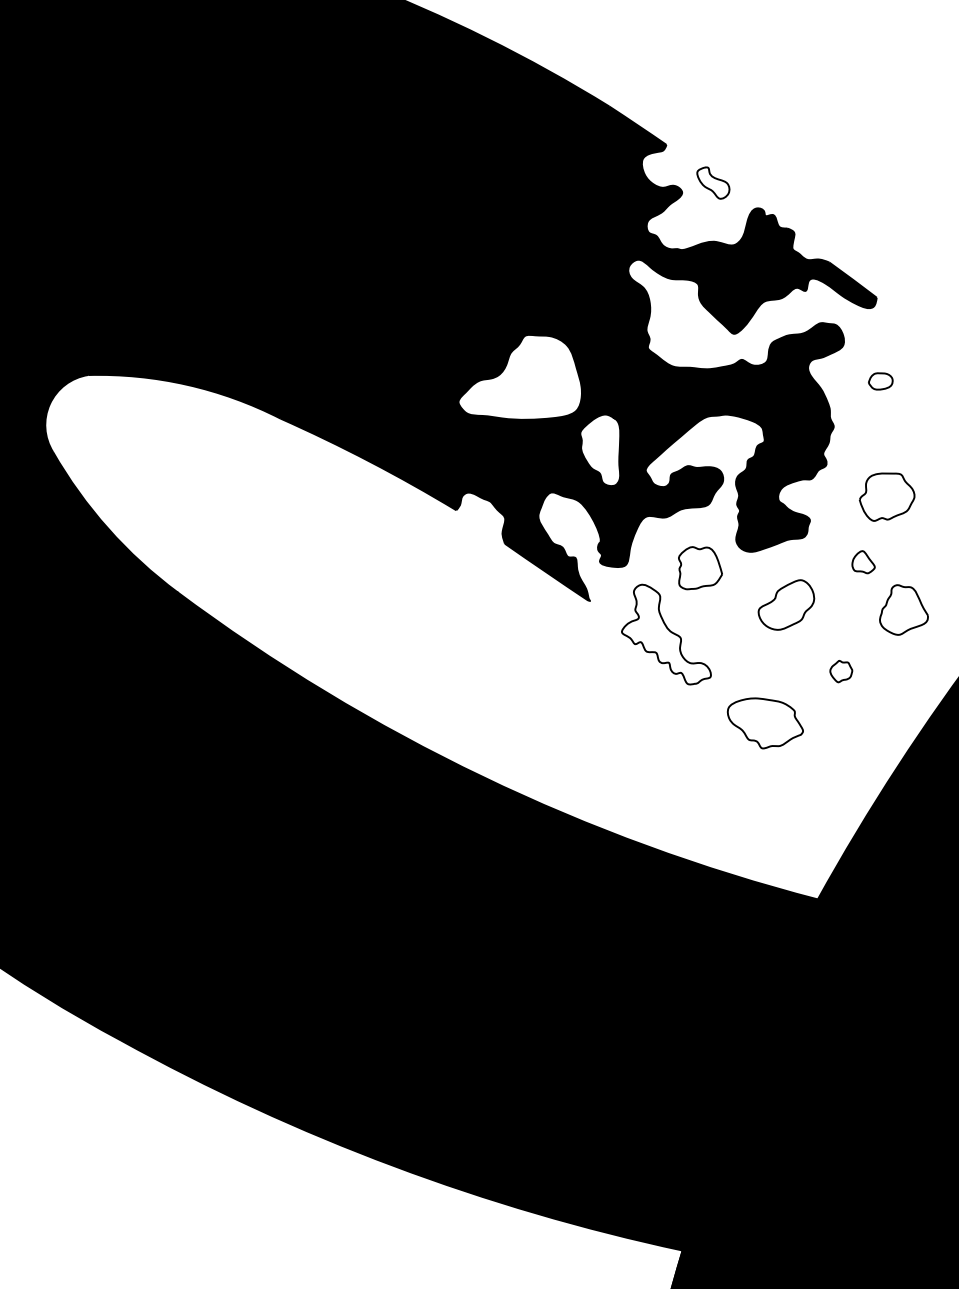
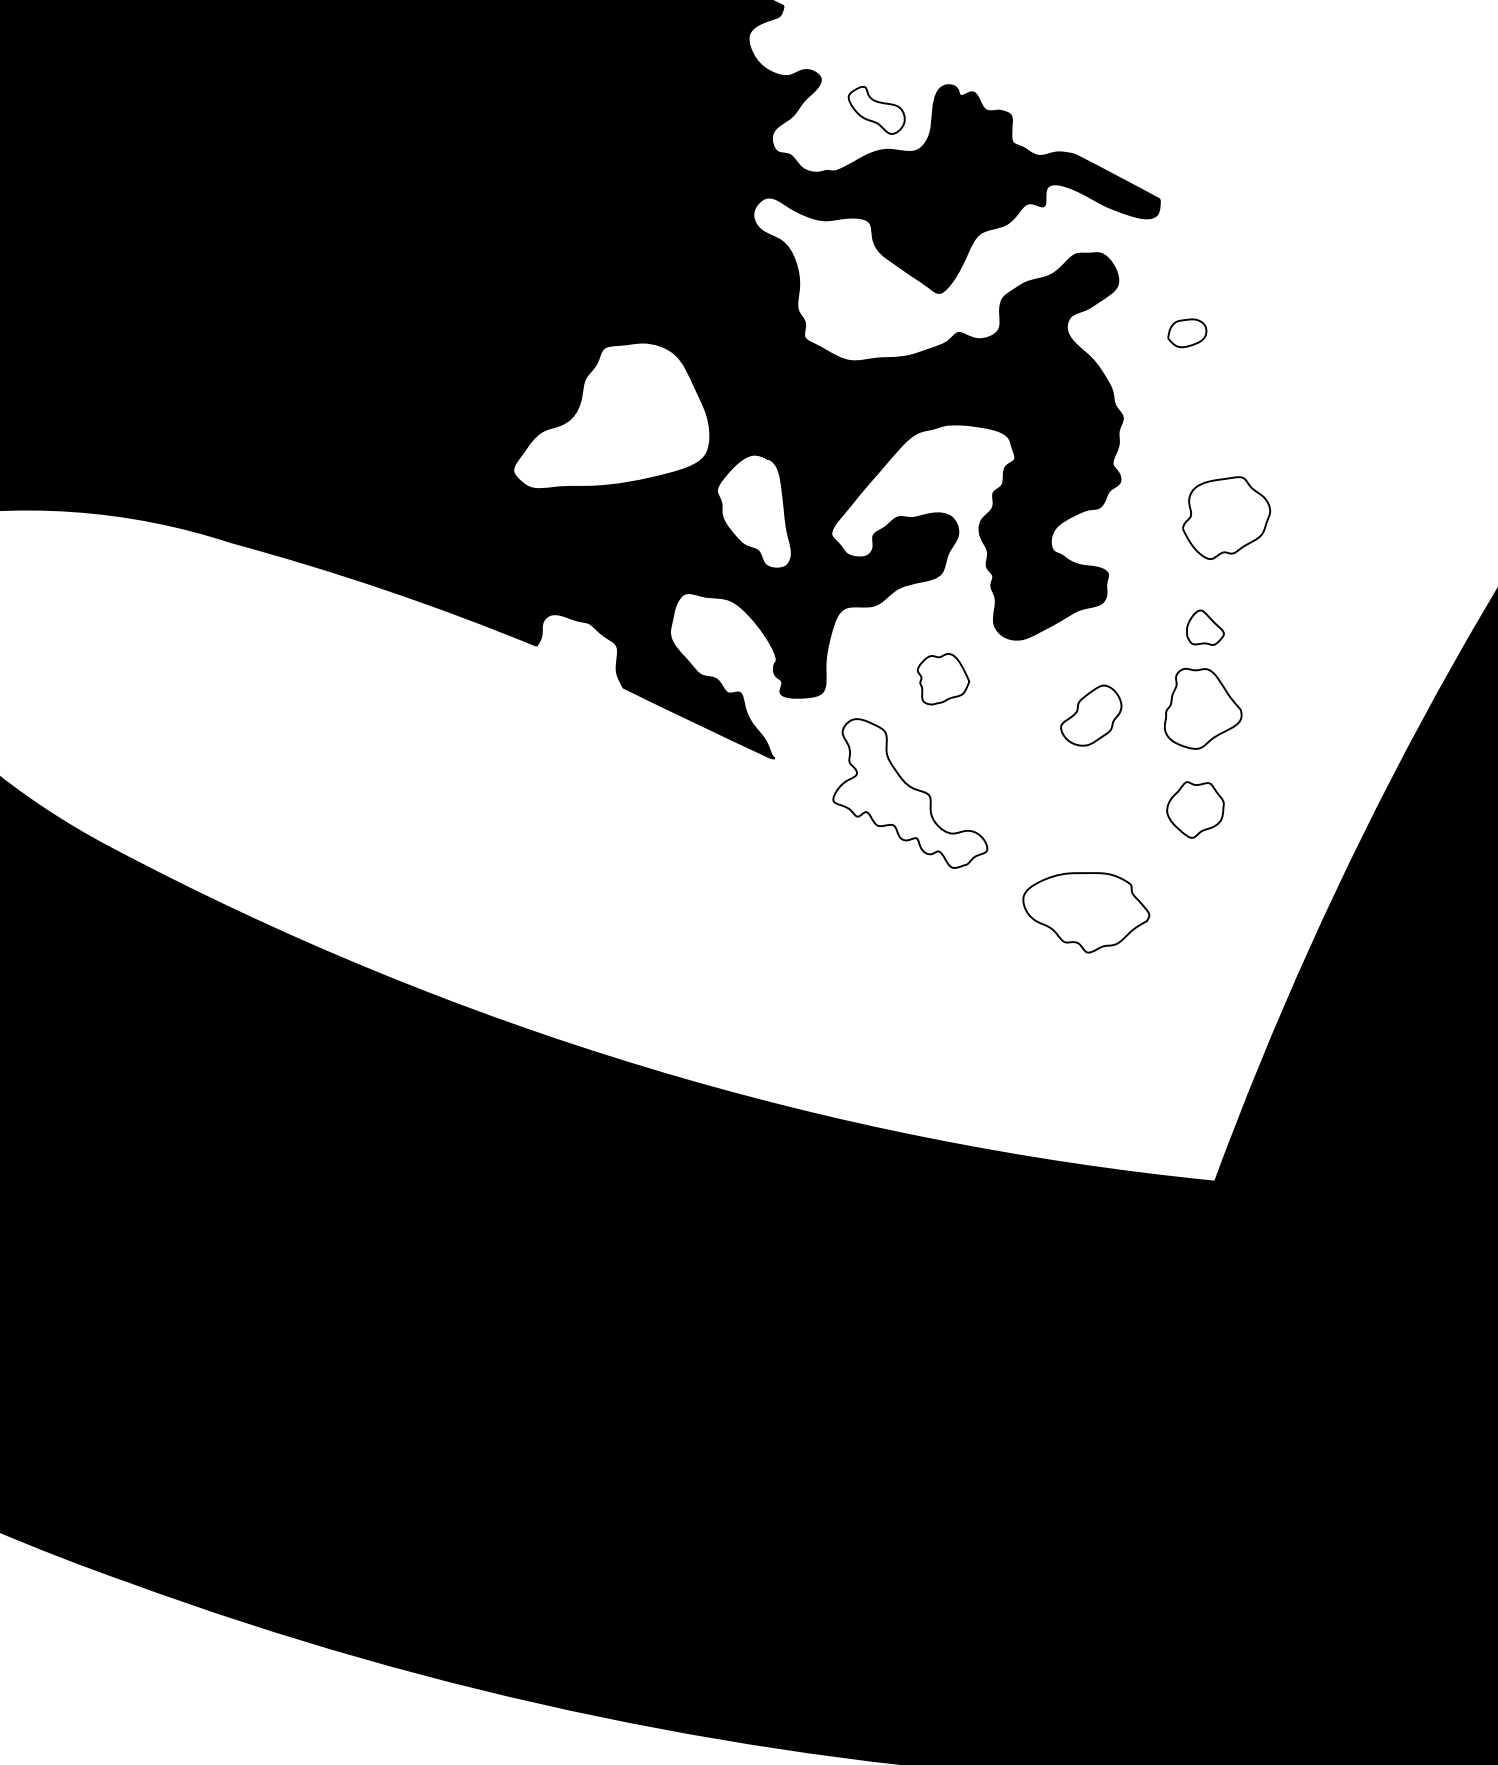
curve: (715, 179) -> (879, 104), moved
part: (700, 568) -> (943, 678), size x0.7
part: (786, 604) -> (1091, 715), size x0.7
part: (903, 609) -> (1200, 706), moved
part: (841, 671) -> (1196, 809), size x1.6

